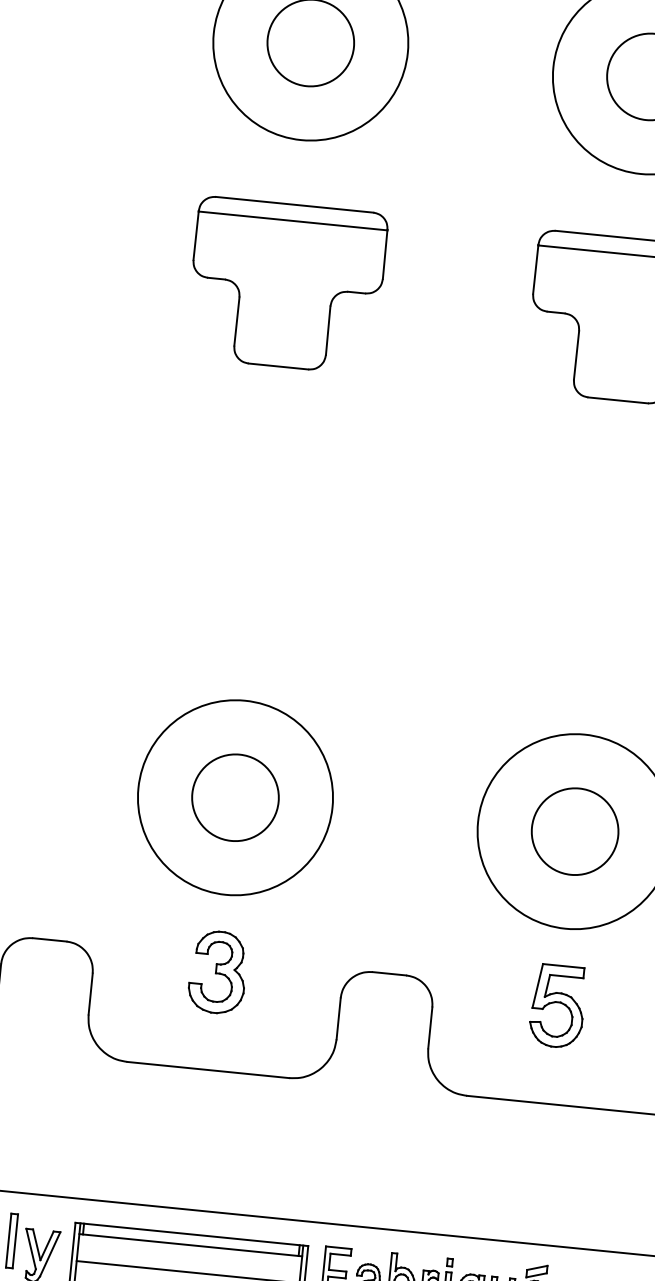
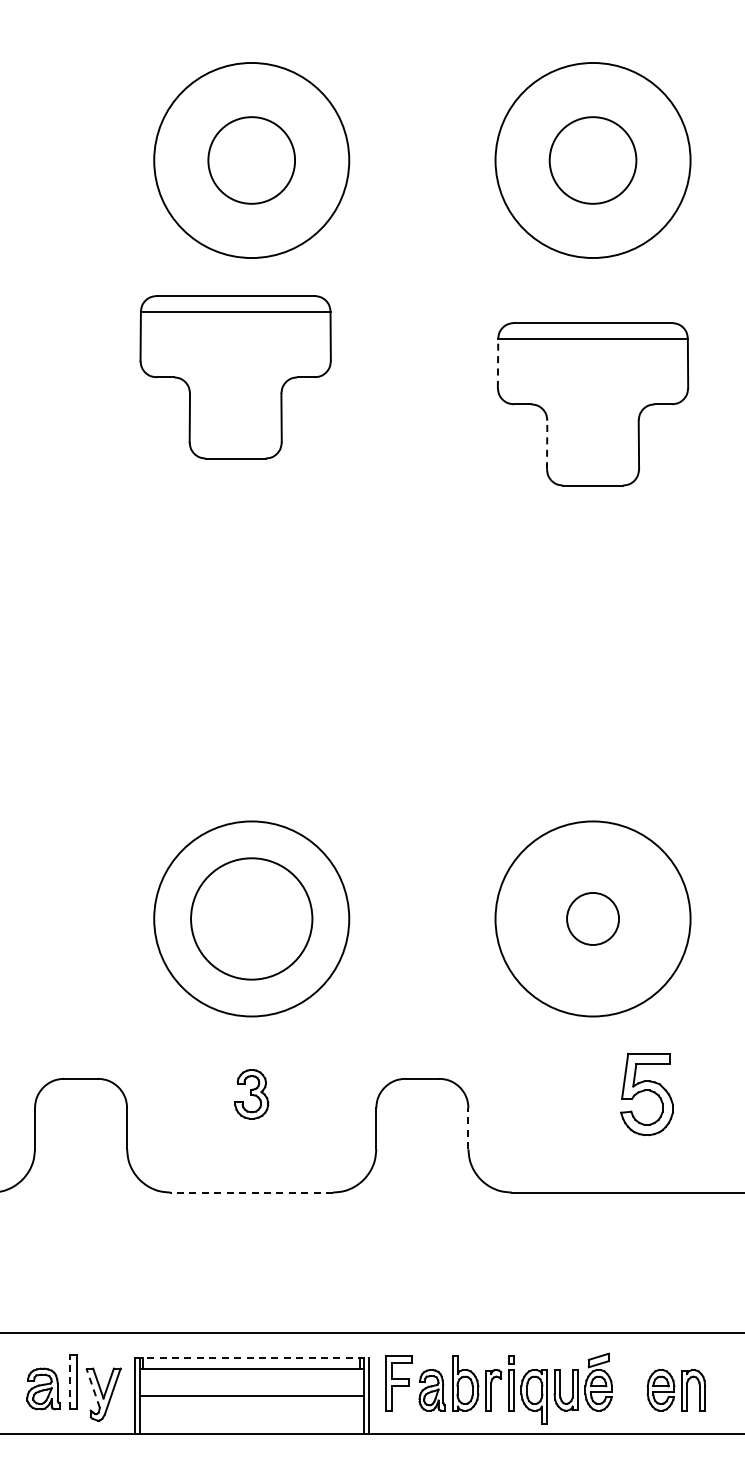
line: (536, 269) -> (498, 363), solid -> dashed
part: (286, 285) -> (235, 377), moved
line: (576, 355) -> (547, 444), solid -> dashed
circle: (235, 797) -> (251, 918), size x1.4
circle: (574, 831) -> (592, 918), size x0.6
part: (217, 972) -> (251, 1094), size x0.6
part: (557, 1006) -> (646, 1094), moved
line: (430, 1027) -> (468, 1128), solid -> dashed
line: (208, 1069) -> (251, 1192), solid -> dashed
line: (191, 1234) -> (251, 1357), solid -> dashed
line: (9, 1240) -> (70, 1381), solid -> dashed
line: (31, 1249) -> (93, 1388), solid -> dashed

